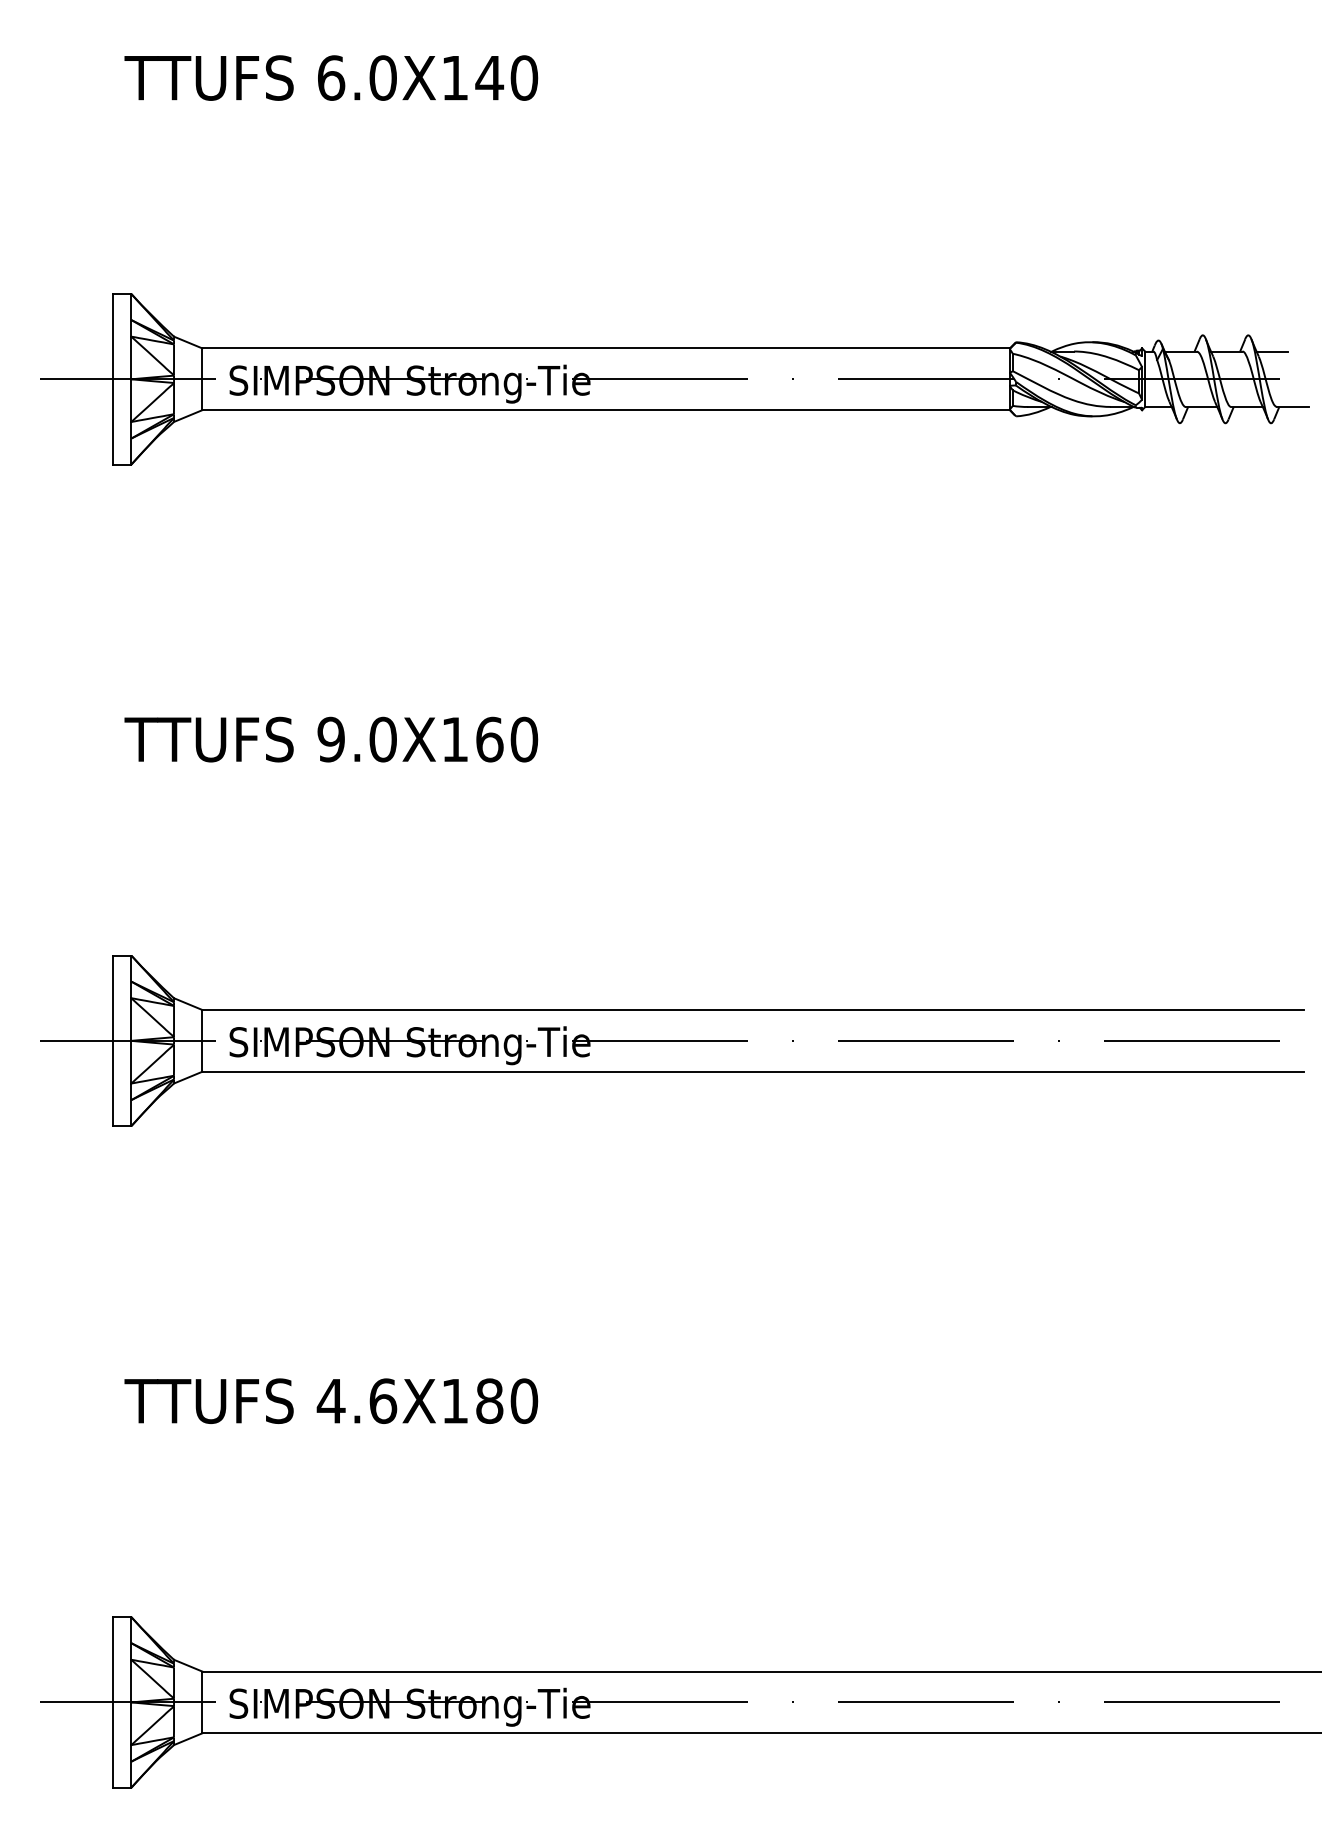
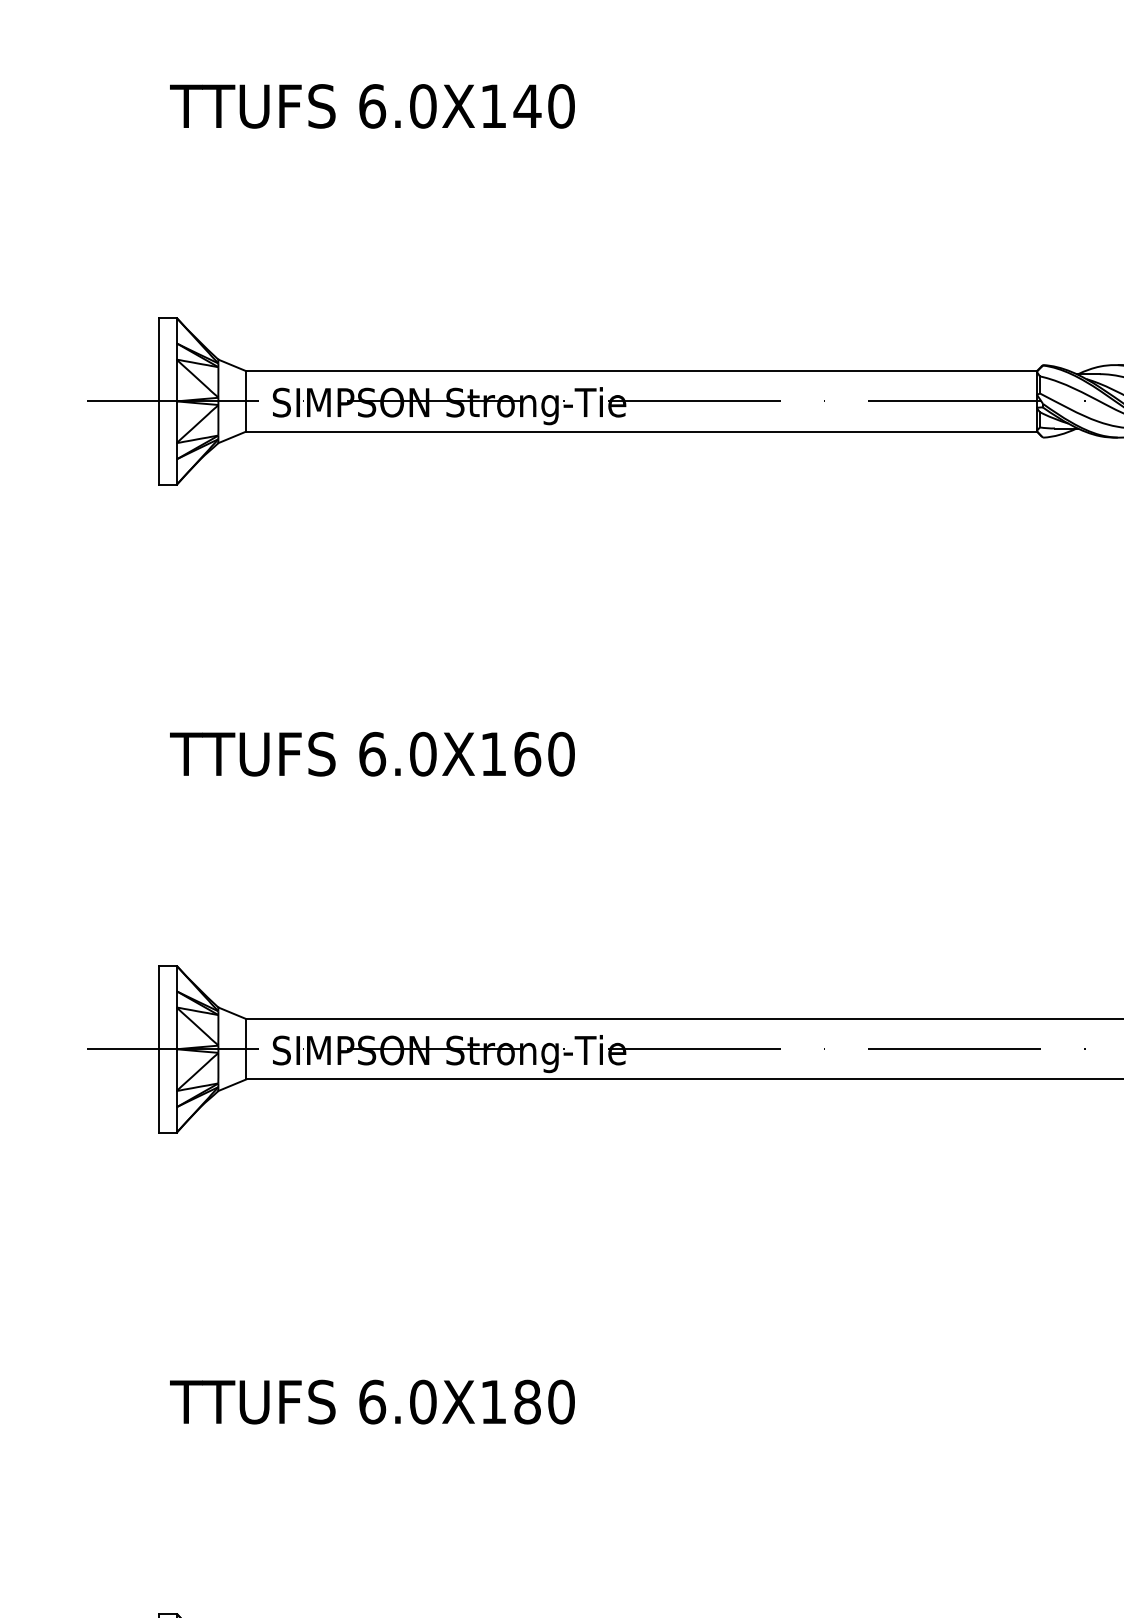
text: (331, 739) -> (372, 754), 9.0X160 -> 6.0X160
text: (356, 1400) -> (397, 1401), 4.6X180 -> 6.0X180

